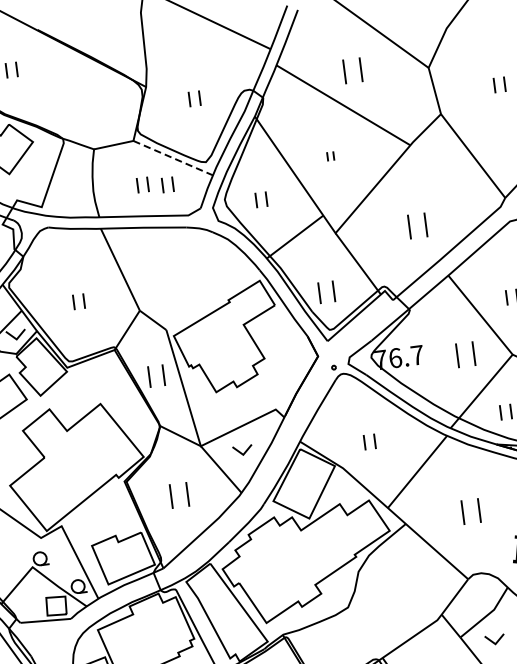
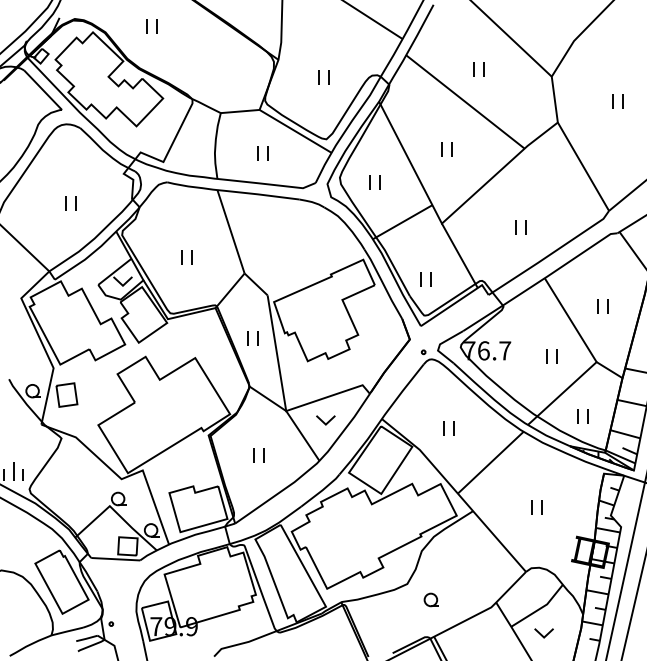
part: (352, 70) -> (478, 69), size x0.62
part: (330, 156) -> (446, 149), size x1.67
line: (173, 158) -> (295, 131), dashed -> solid
part: (167, 185) -> (286, 156), removed
part: (416, 226) -> (520, 227), size x0.62
part: (326, 292) -> (425, 279), size x0.71
part: (465, 354) -> (551, 356), size x0.62
part: (156, 376) -> (252, 338), size x0.71
part: (178, 495) -> (258, 455), size x0.62
part: (470, 511) -> (536, 507), size x0.62
part: (373, 620) -> (430, 599), added

